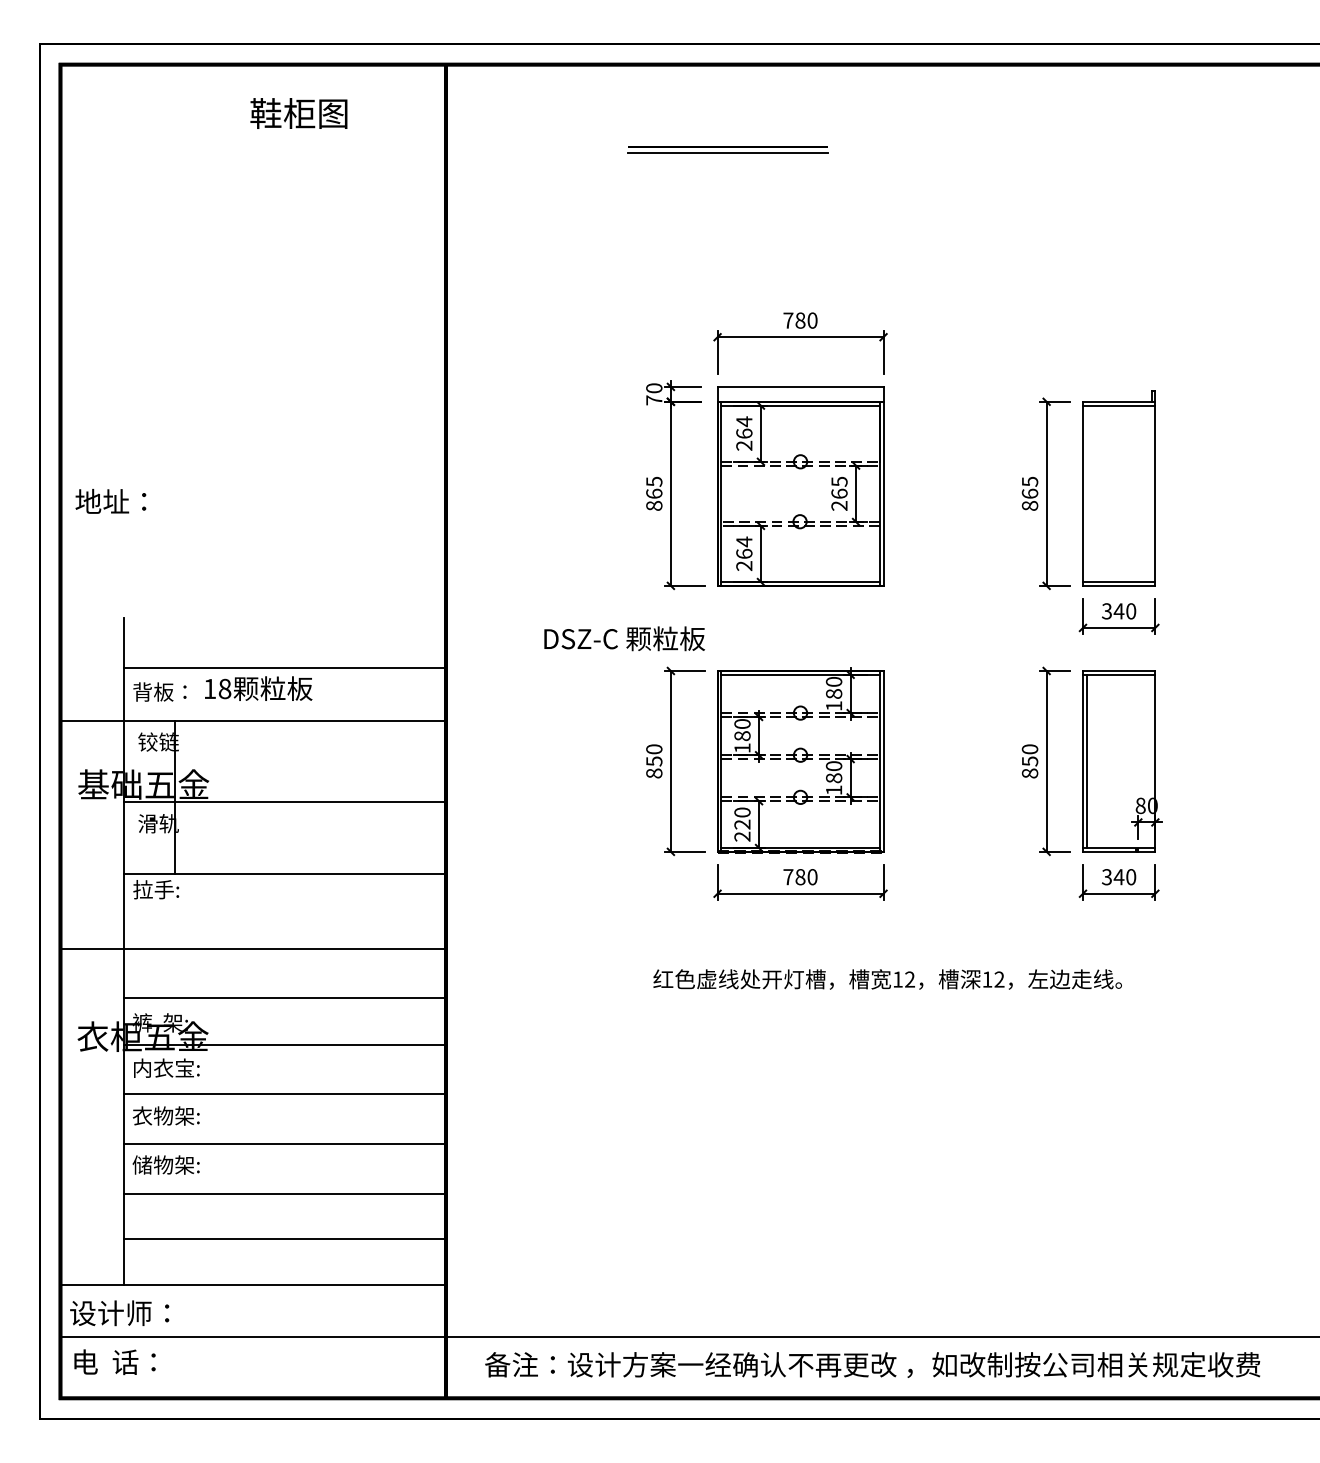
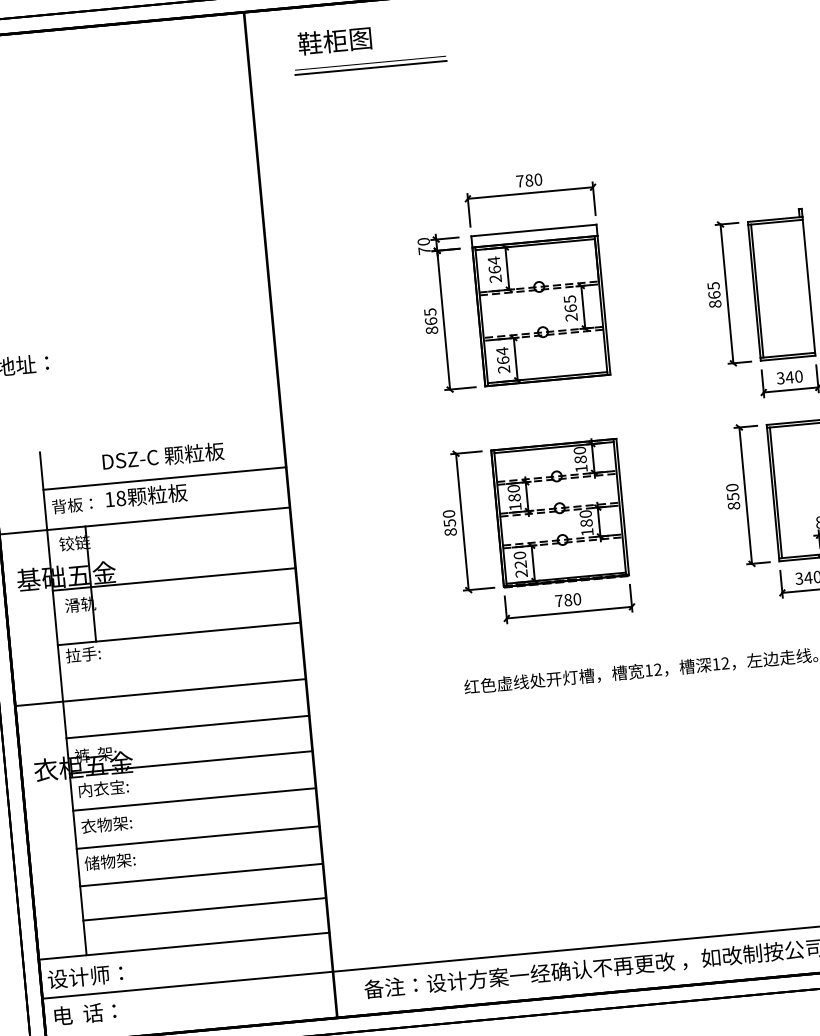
text: (298, 113) -> (334, 41), moved
part: (727, 149) -> (370, 65), moved
line: (1086, 493) -> (757, 290), added
text: (624, 638) -> (163, 456), moved

